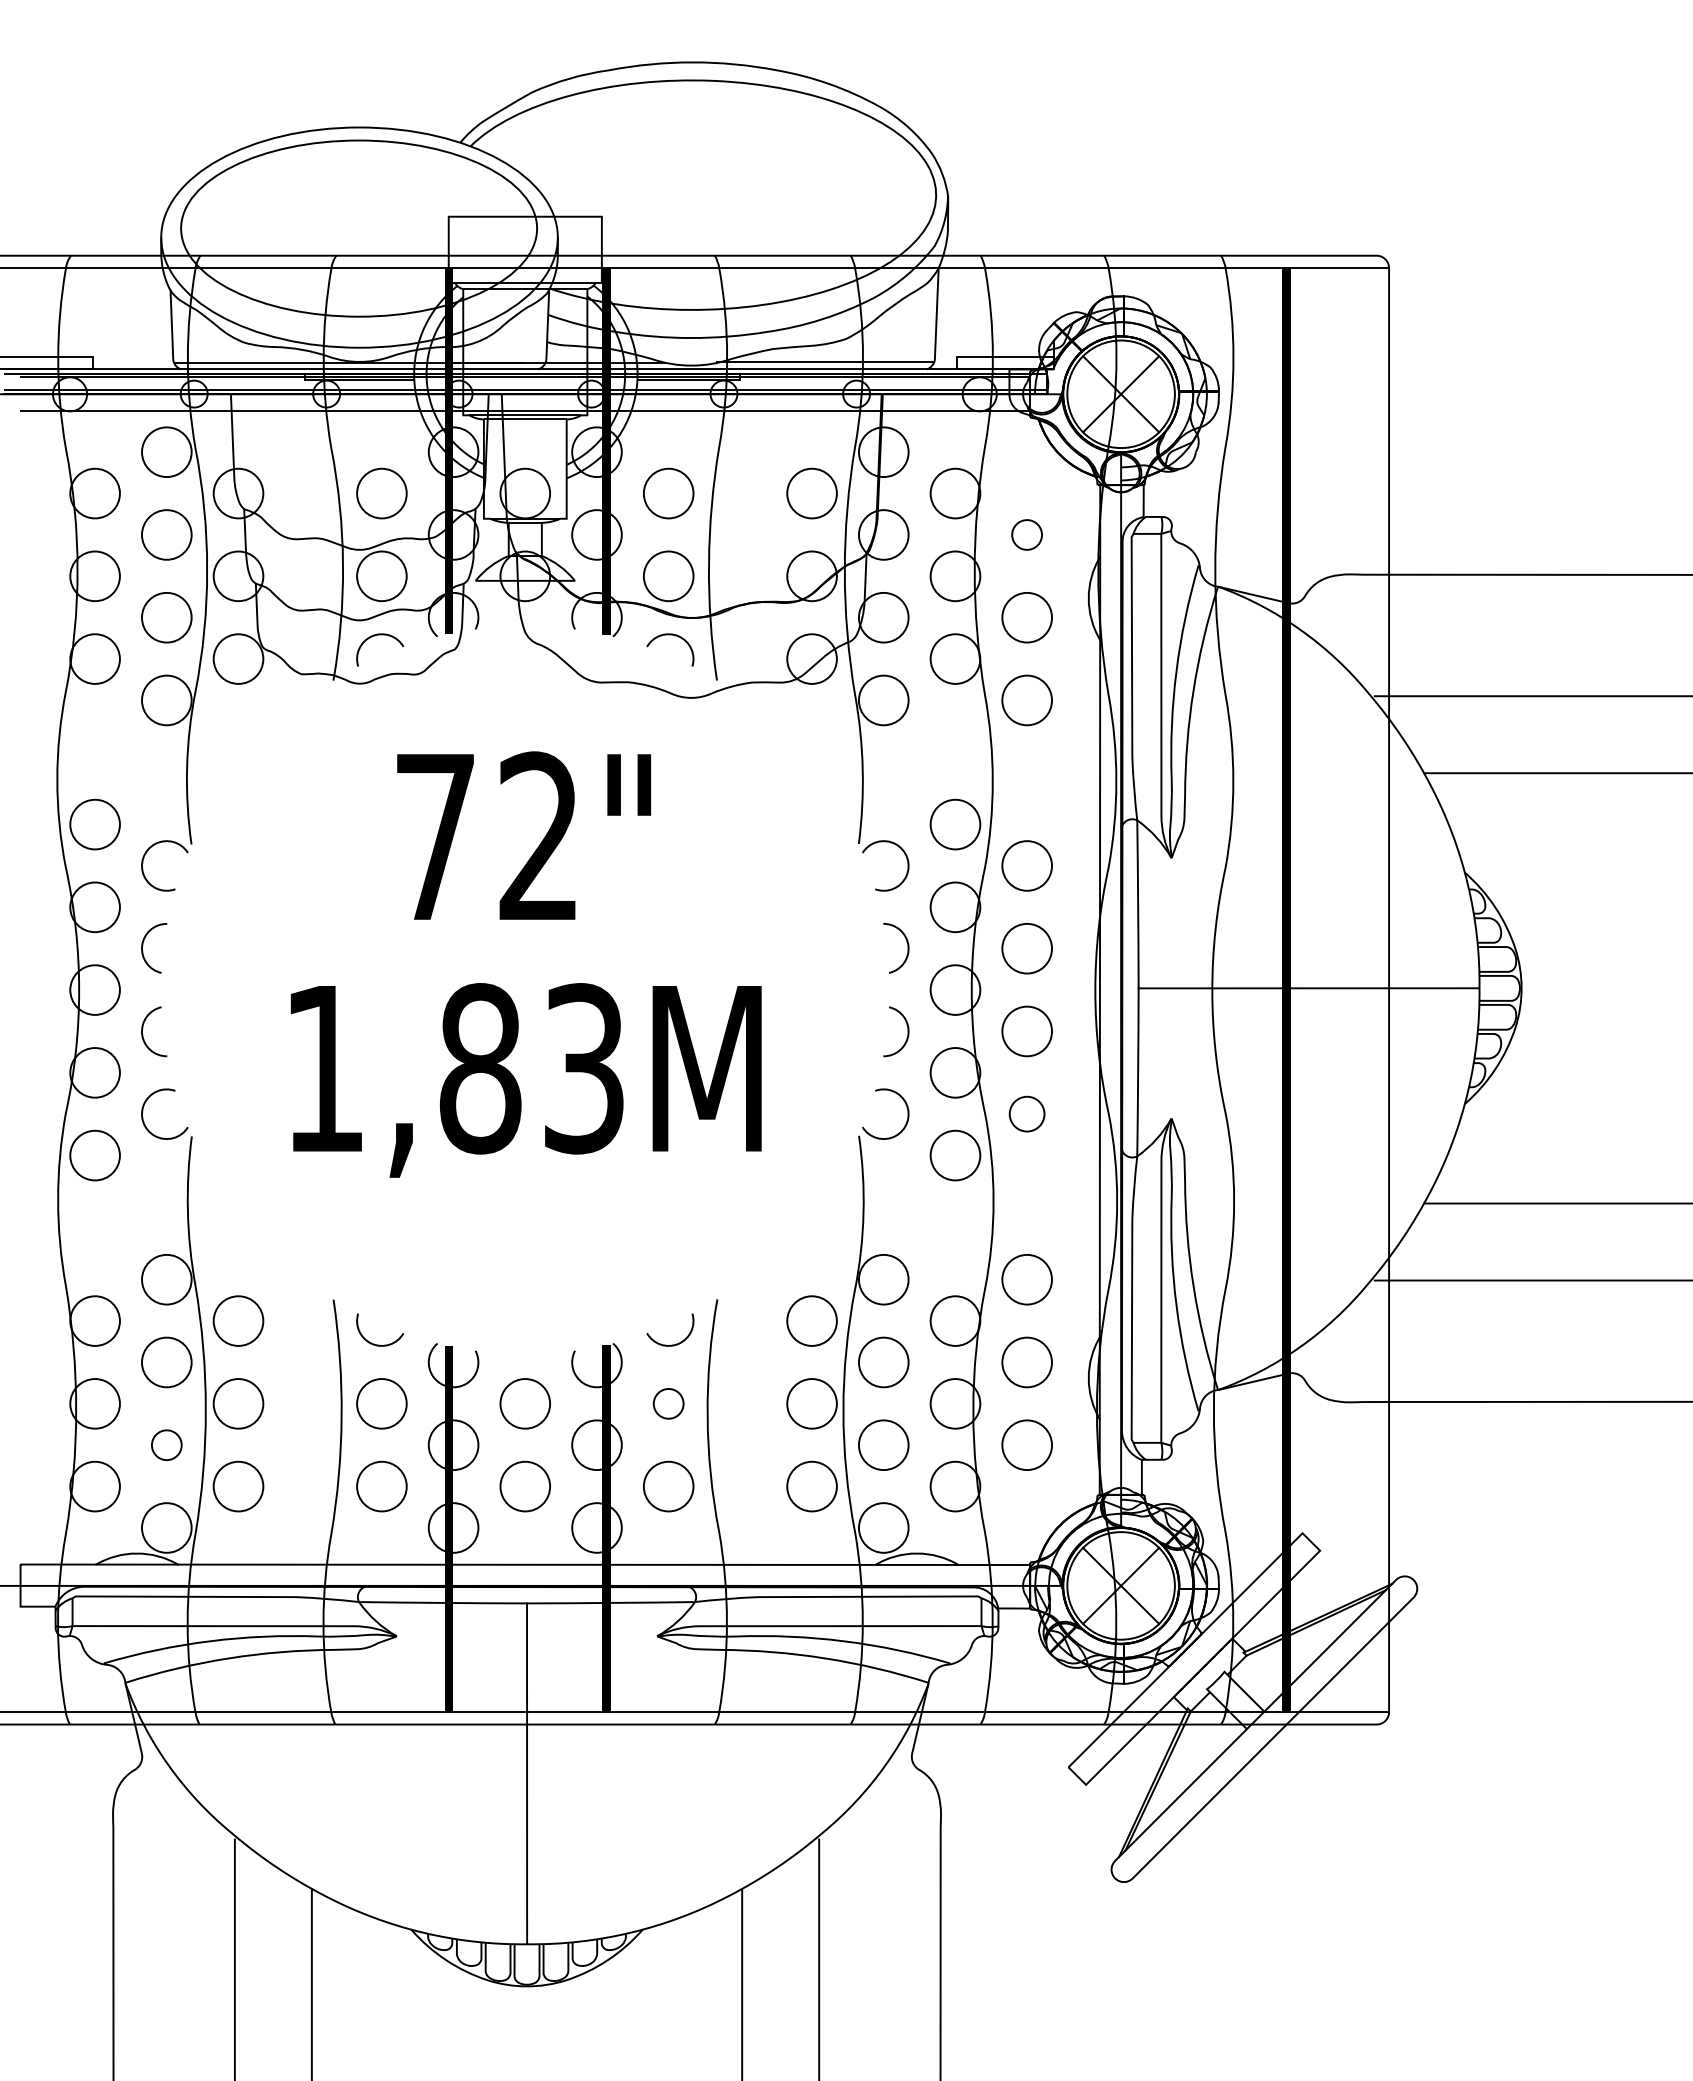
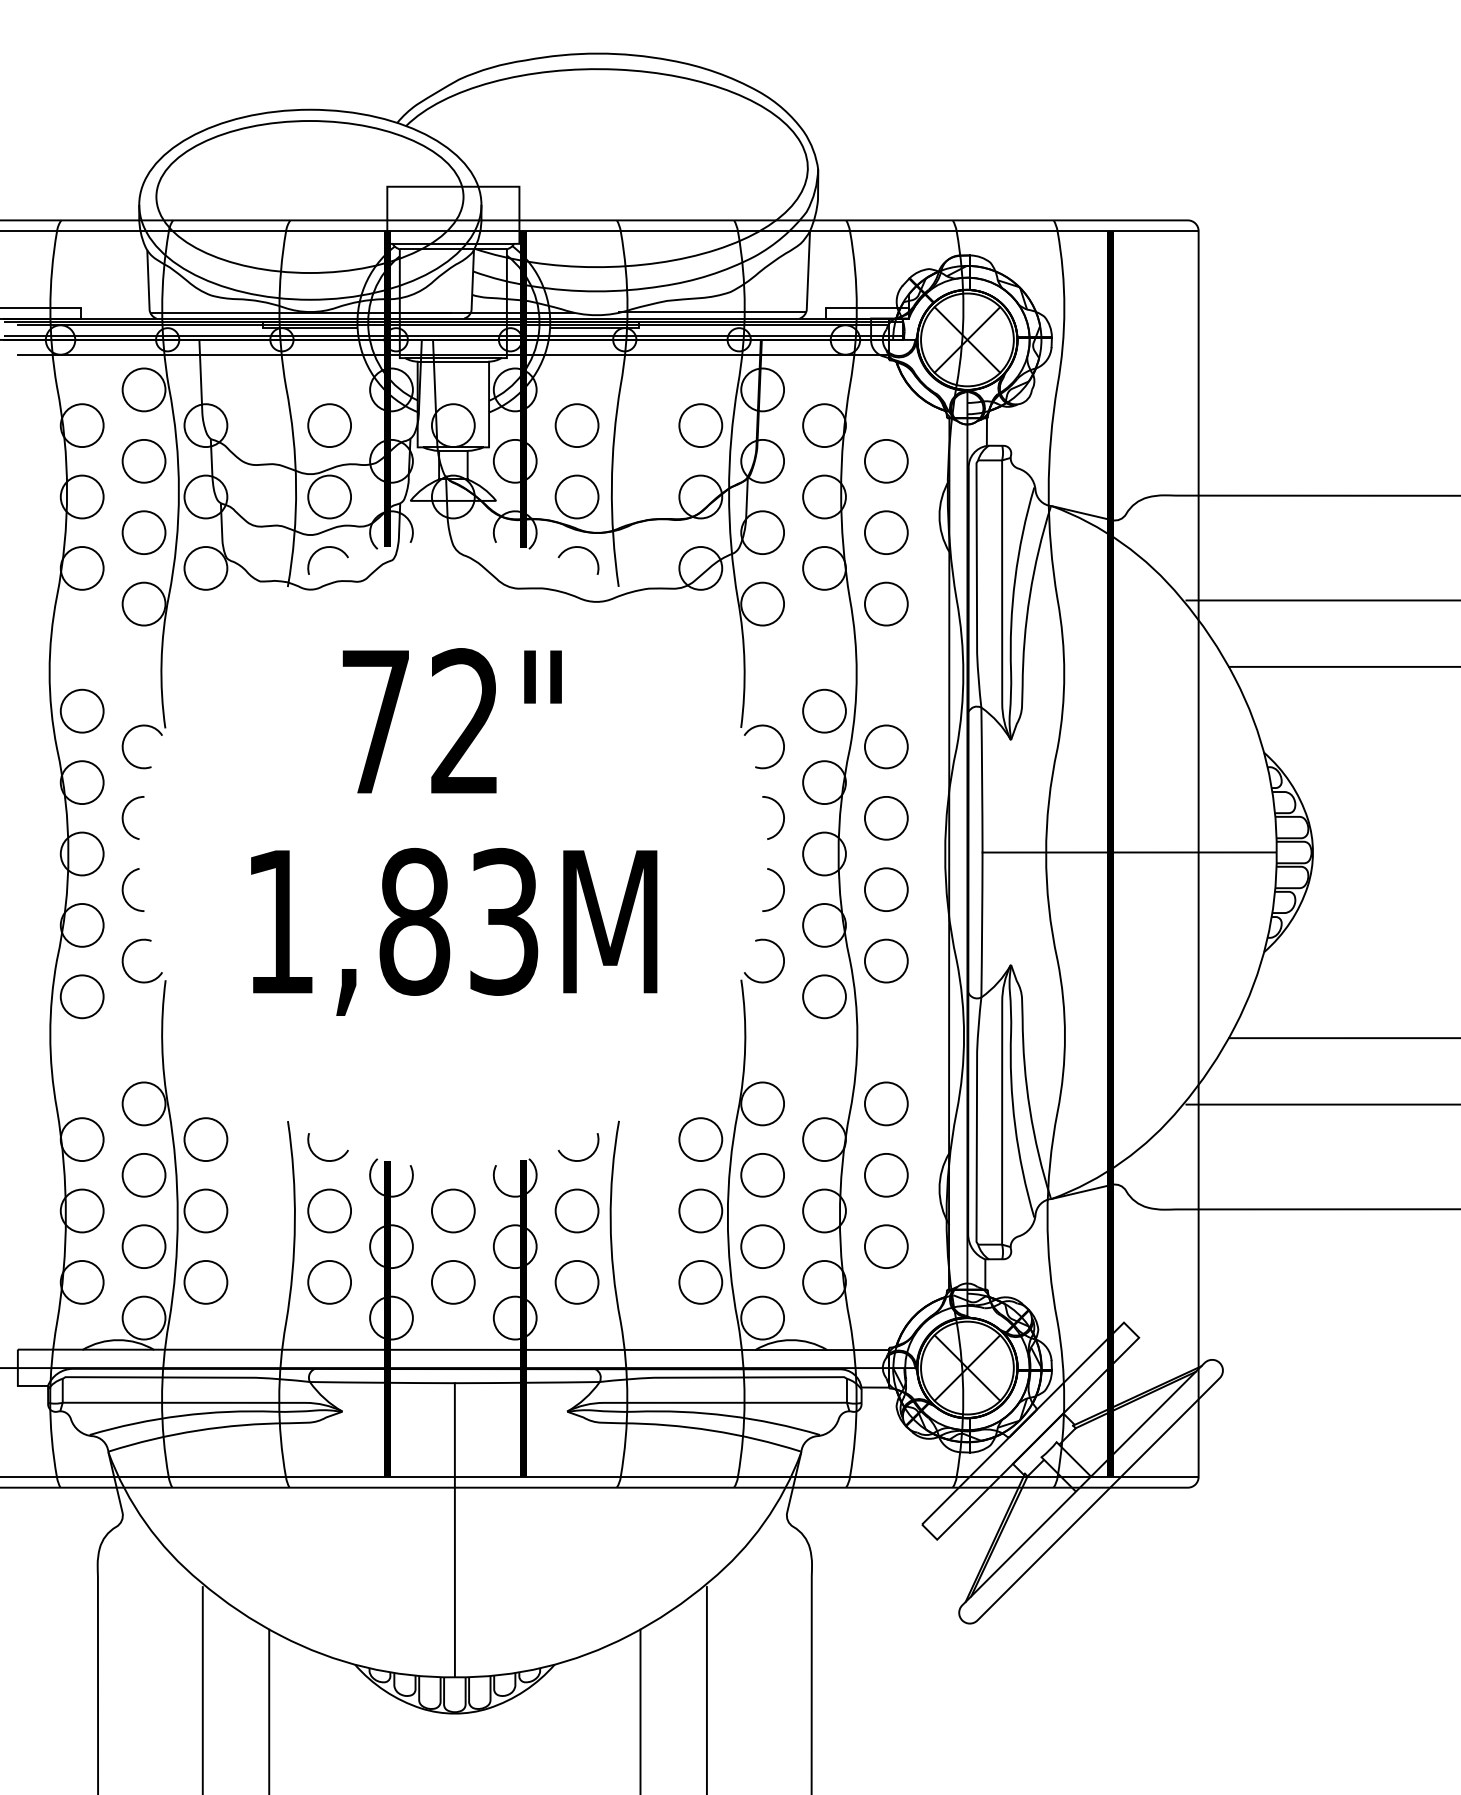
circle: (1026, 534) -> (885, 460), size x1.67
circle: (1026, 1113) -> (885, 960), size x1.43
circle: (668, 1403) -> (576, 1210), size x1.67
circle: (166, 1445) -> (143, 1246), size x1.67

